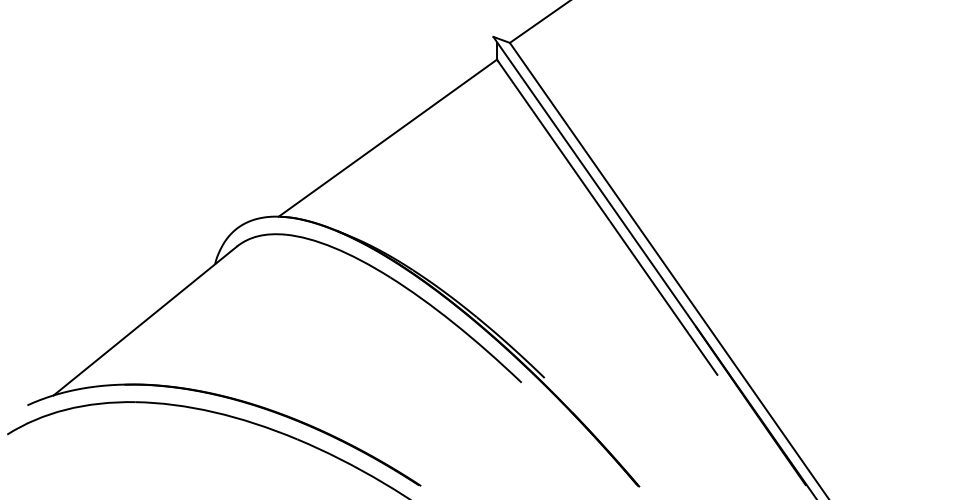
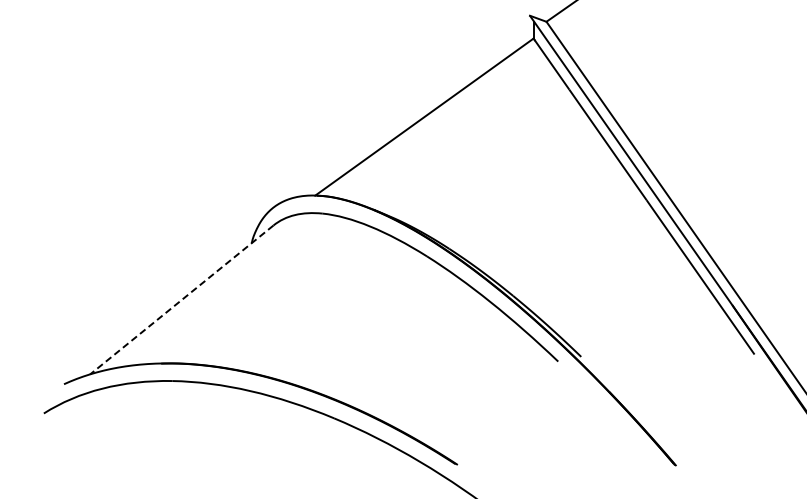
line: (144, 321) -> (181, 300), solid -> dashed

